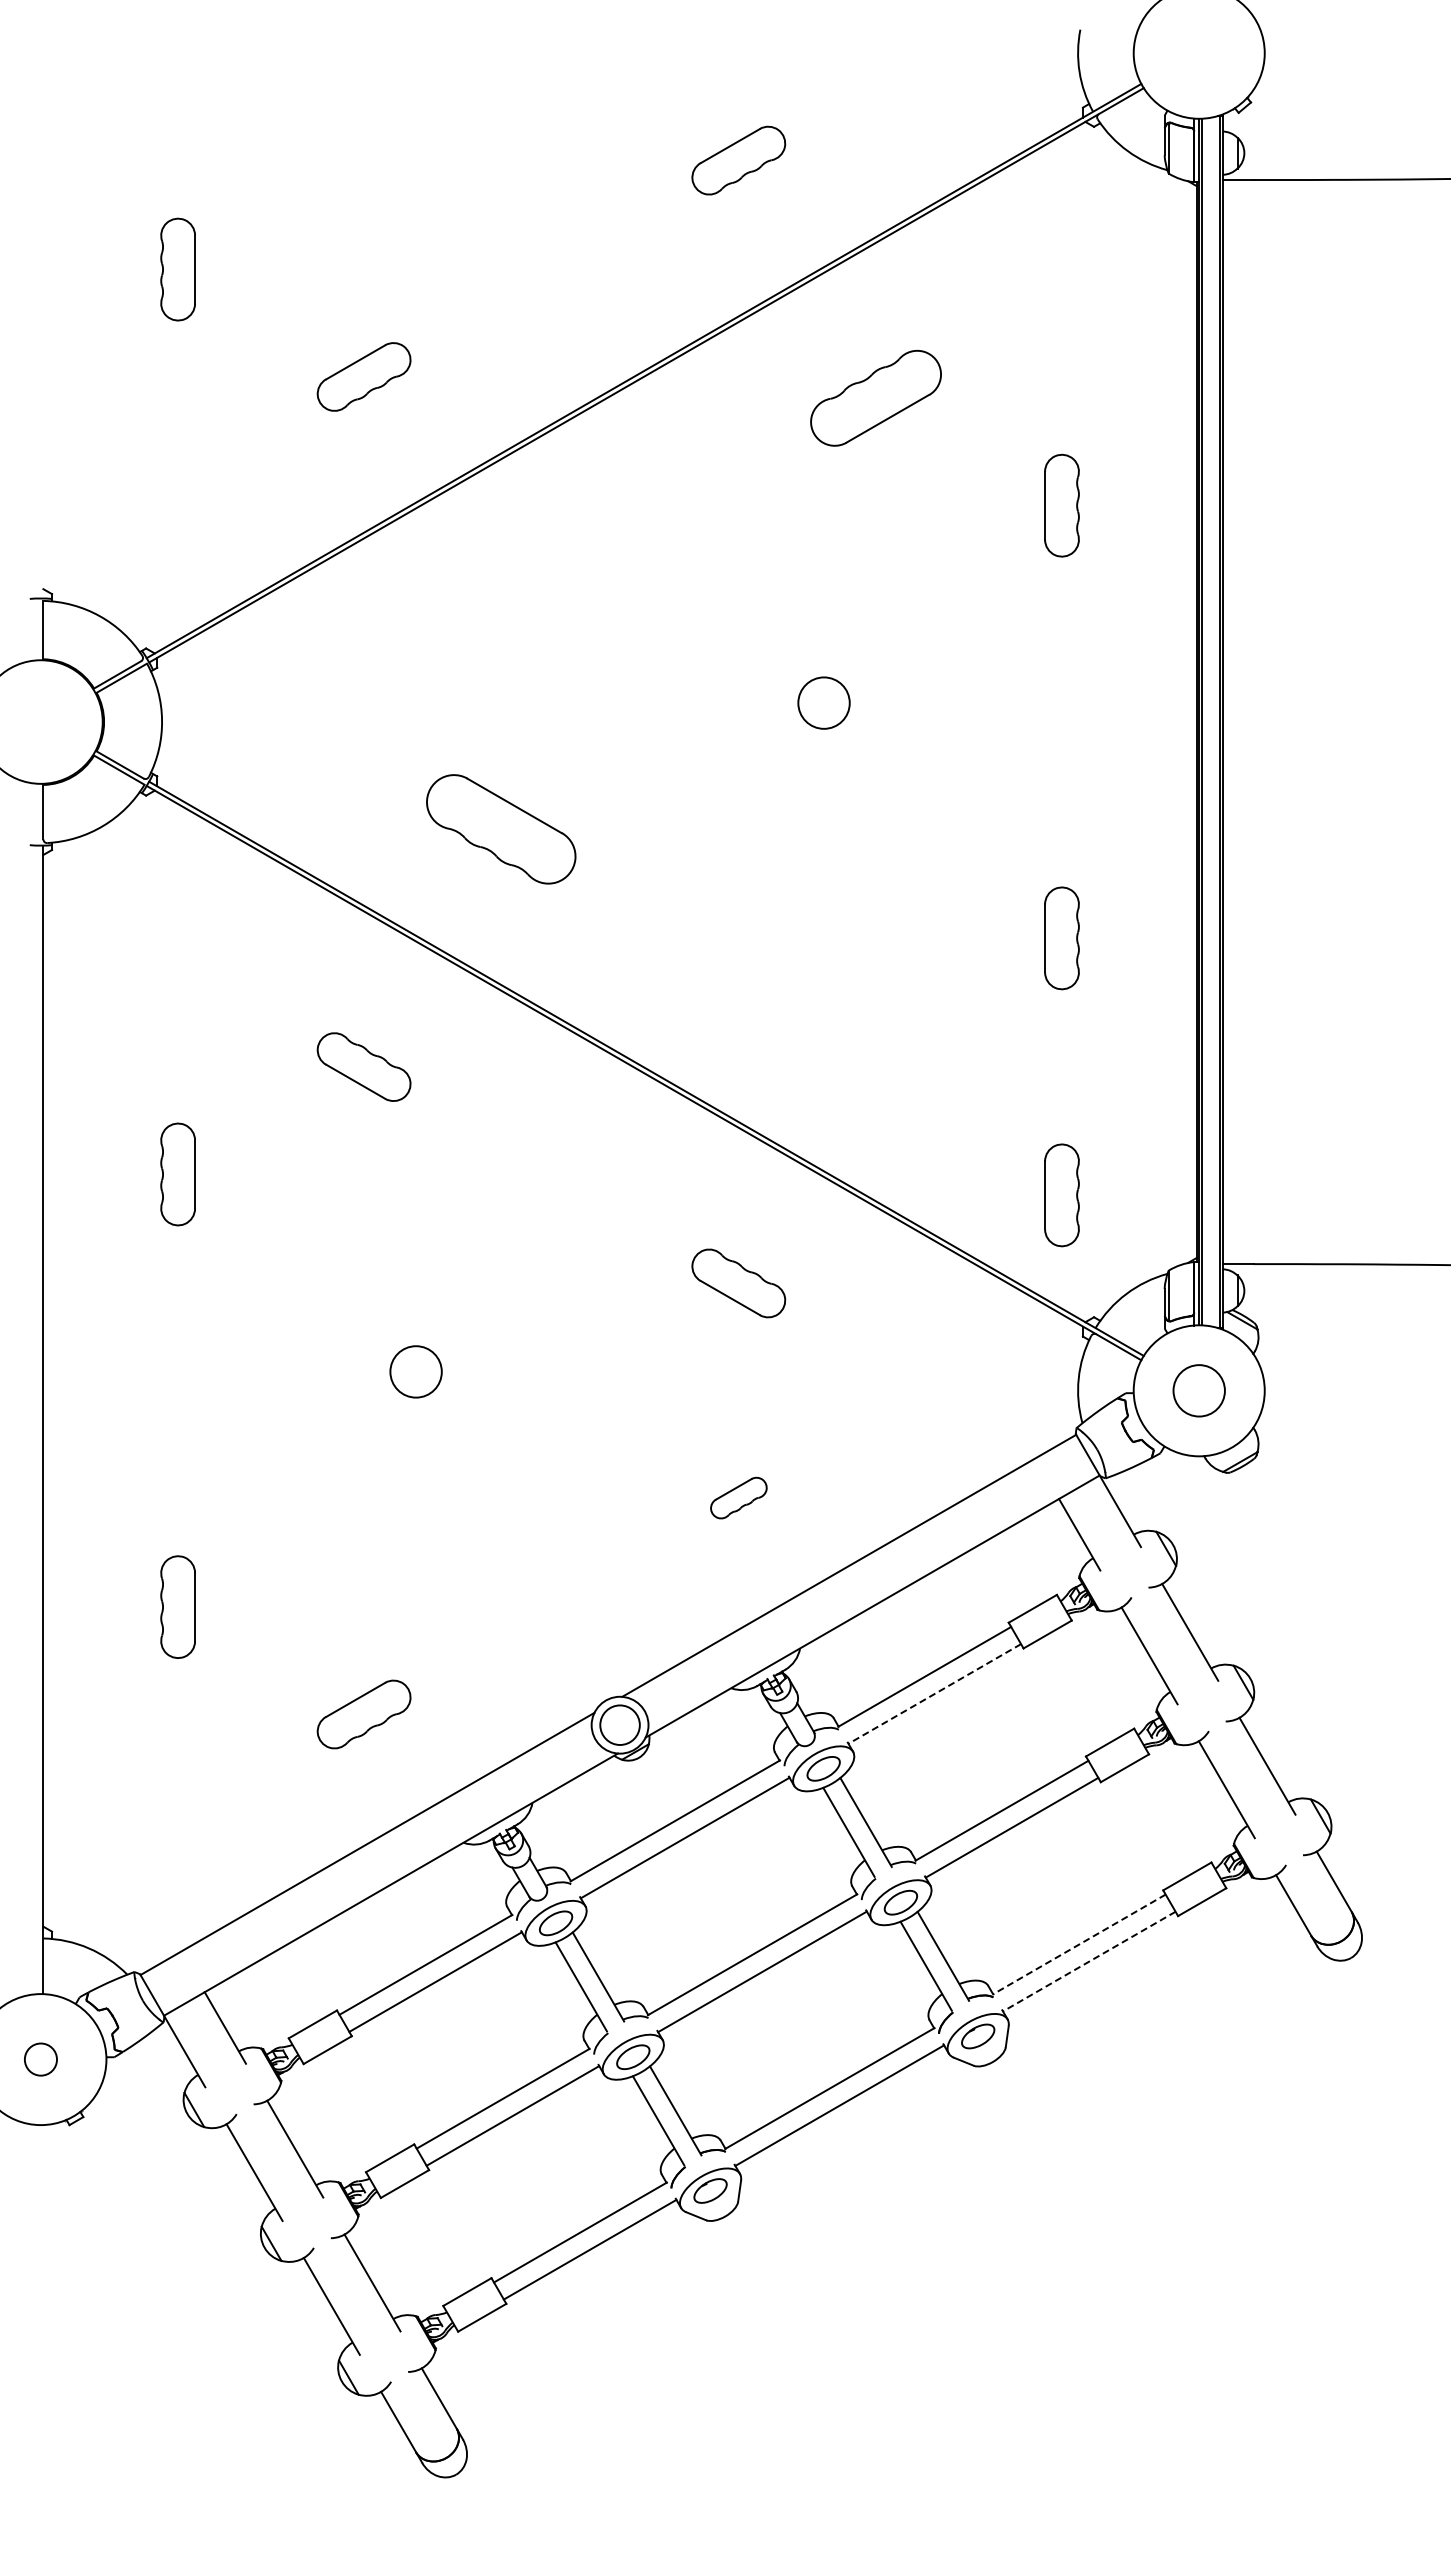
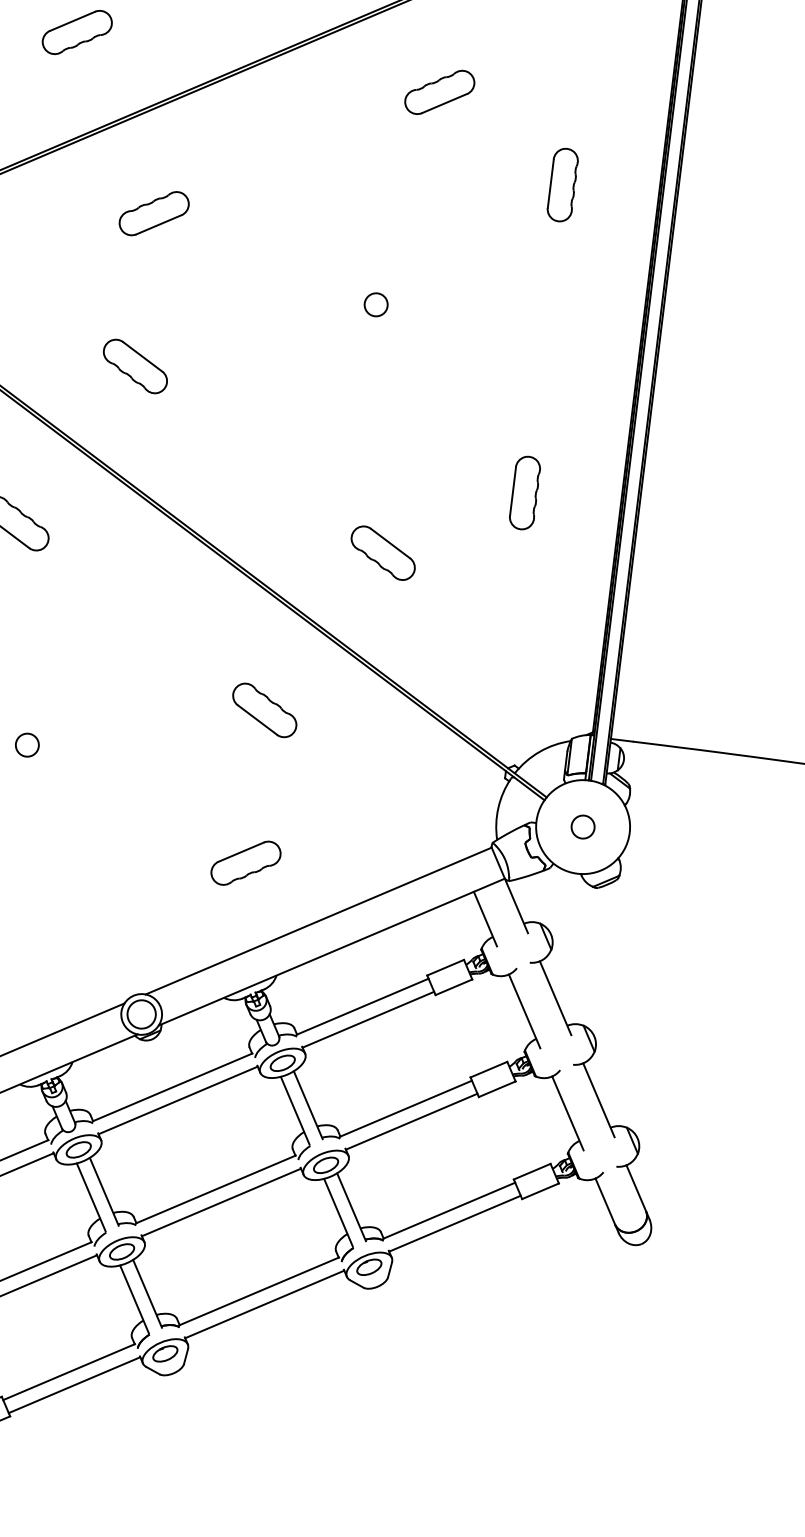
part: (875, 398) -> (439, 92), size x0.71
part: (501, 614) -> (154, 213), added
circle: (823, 703) -> (375, 305), size x0.62
part: (501, 829) -> (135, 366), size x0.62
part: (875, 1045) -> (382, 553), added
part: (1061, 1195) -> (502, 676), removed
circle: (416, 1371) -> (27, 744), size x0.62
circle: (1199, 1390) -> (583, 826), size x0.62
part: (738, 1497) -> (245, 862), size x1.67
line: (934, 1693) -> (368, 1019), dashed -> solid
line: (1079, 1944) -> (449, 1210), dashed -> solid
line: (1089, 1961) -> (455, 1223), dashed -> solid

